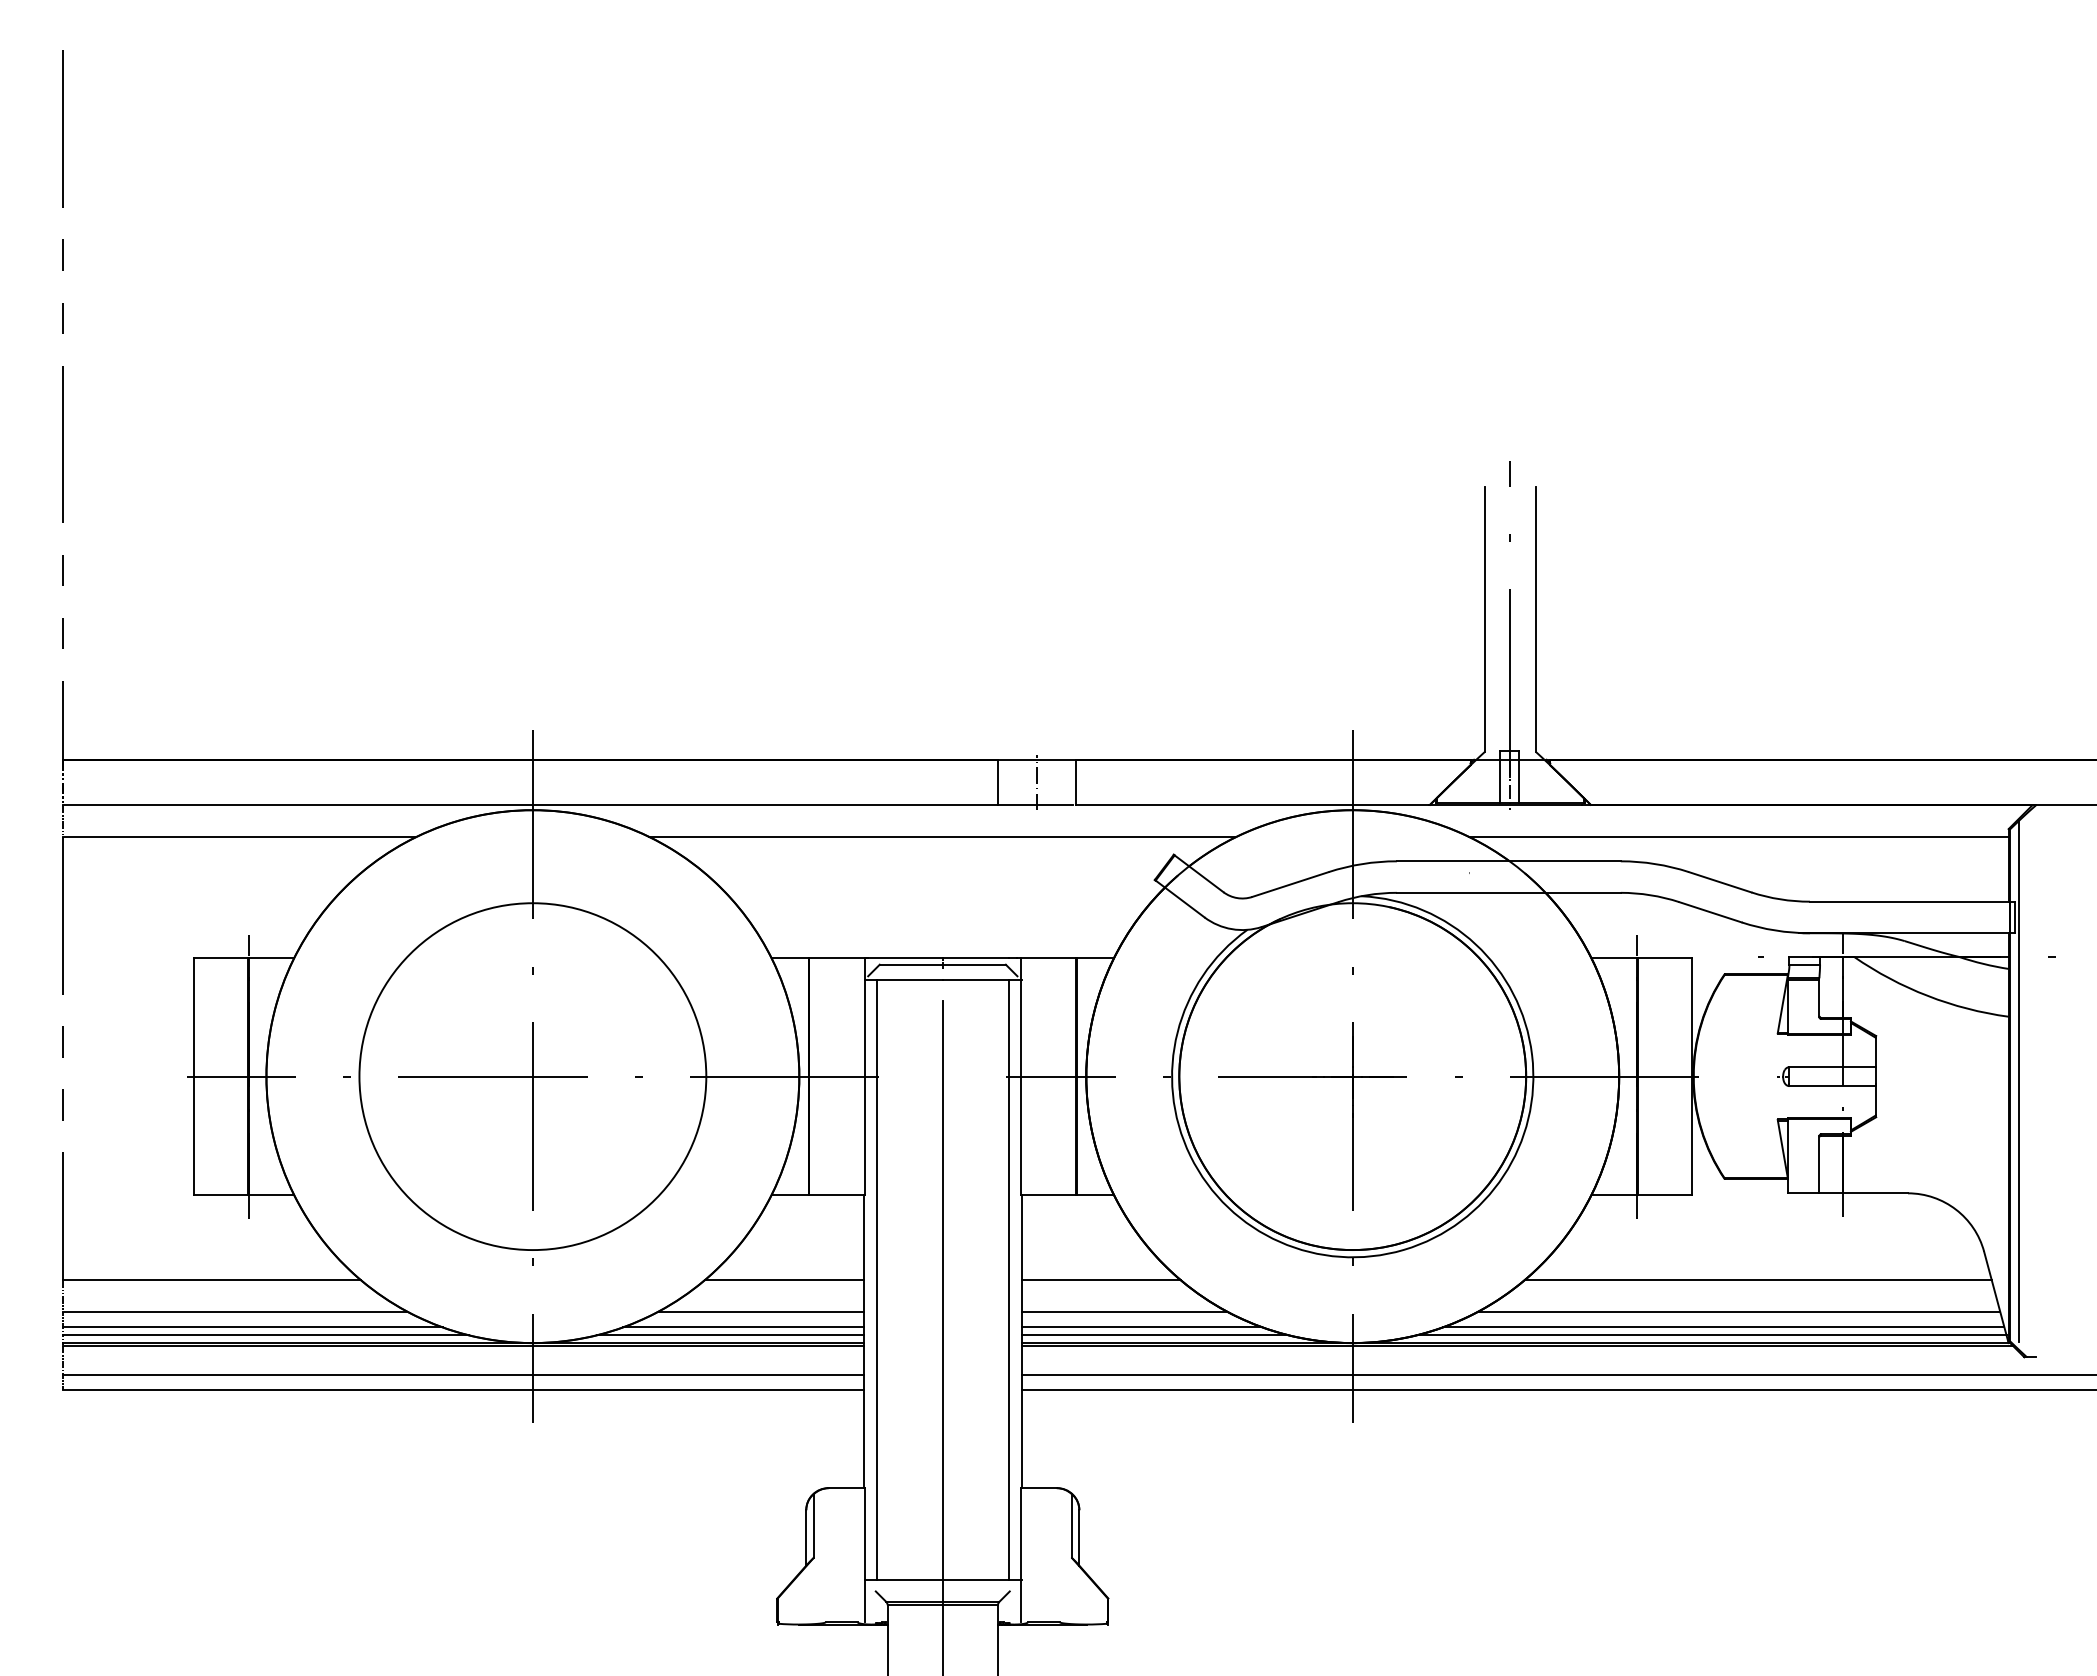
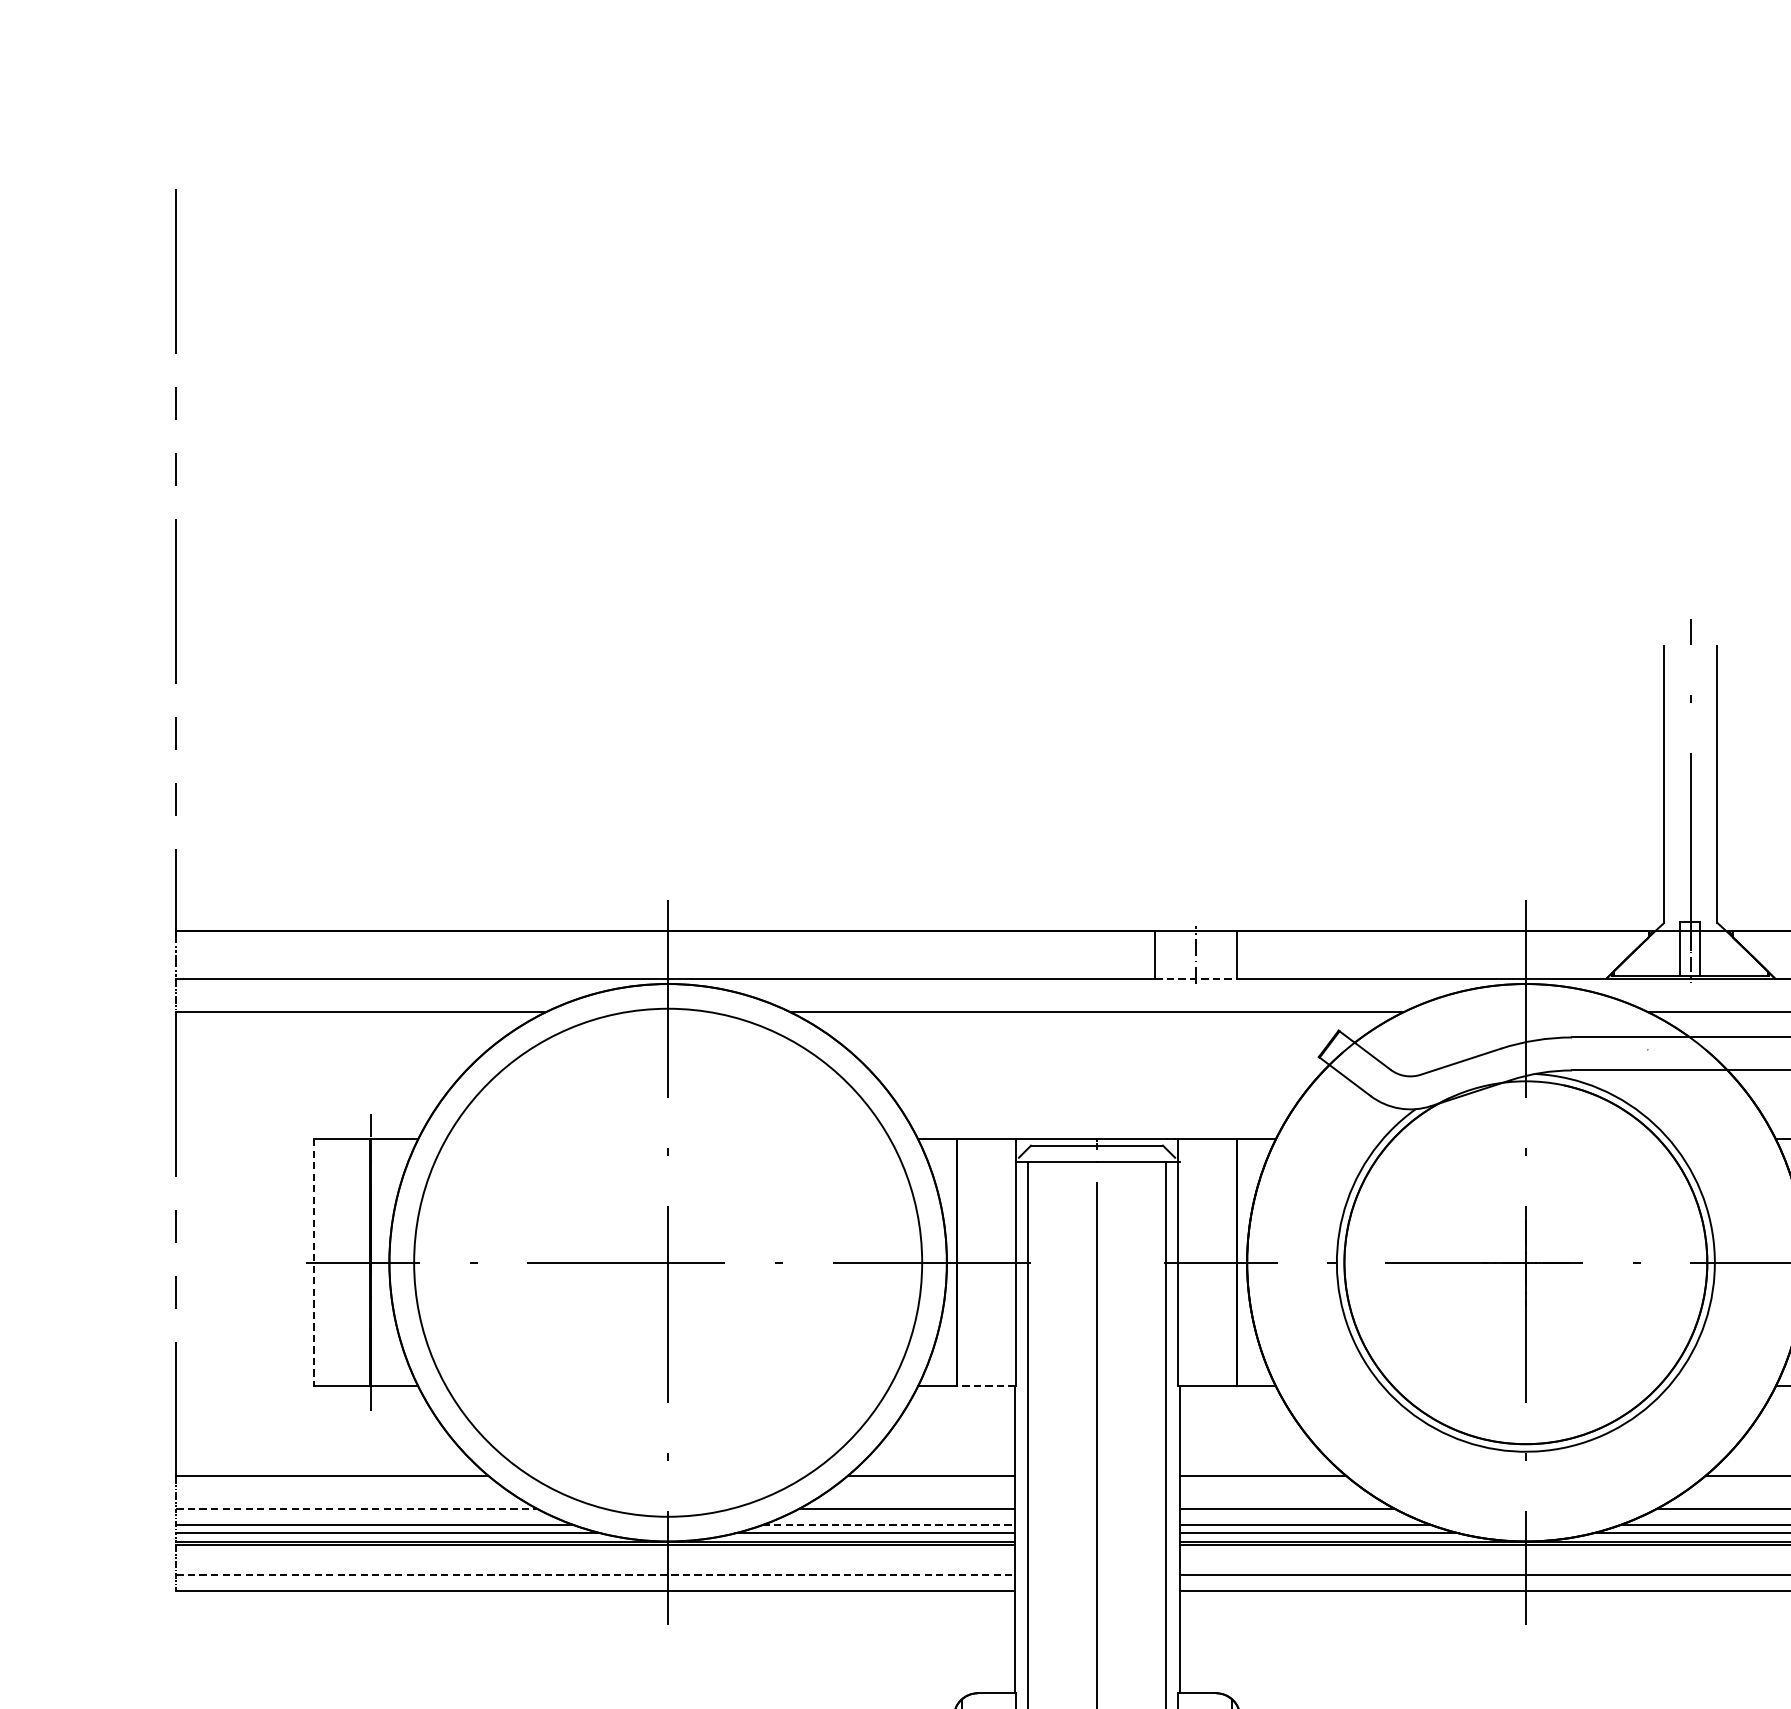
line: (1036, 805) -> (1195, 979), solid -> dashed
circle: (532, 1076) -> (667, 1262), size x1.4
line: (193, 1077) -> (313, 1263), solid -> dashed
line: (837, 1194) -> (986, 1386), solid -> dashed
line: (235, 1311) -> (357, 1508), solid -> dashed
line: (744, 1327) -> (889, 1525), solid -> dashed
line: (463, 1374) -> (595, 1574), solid -> dashed

